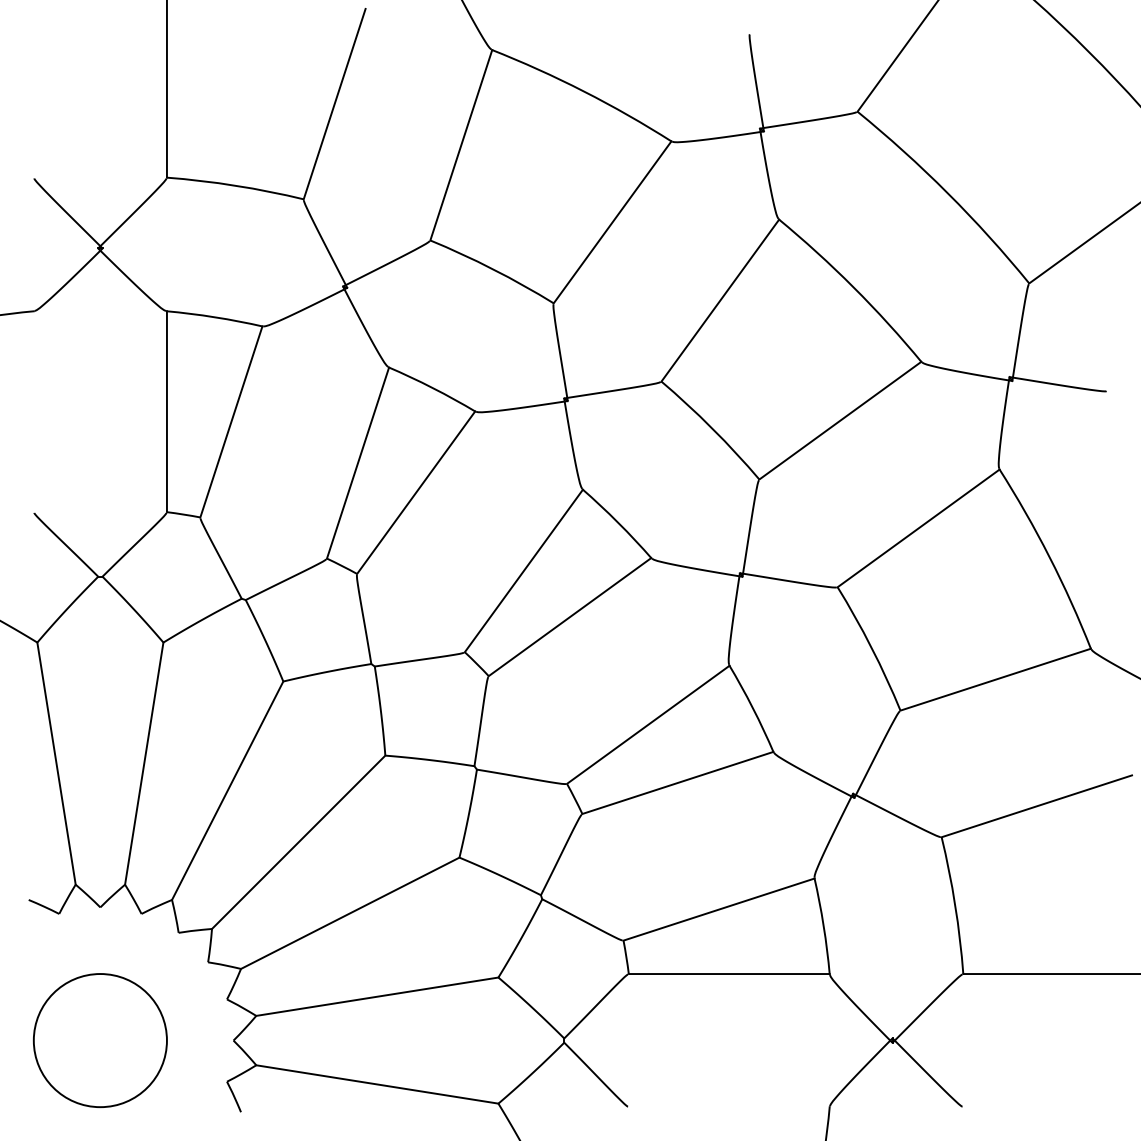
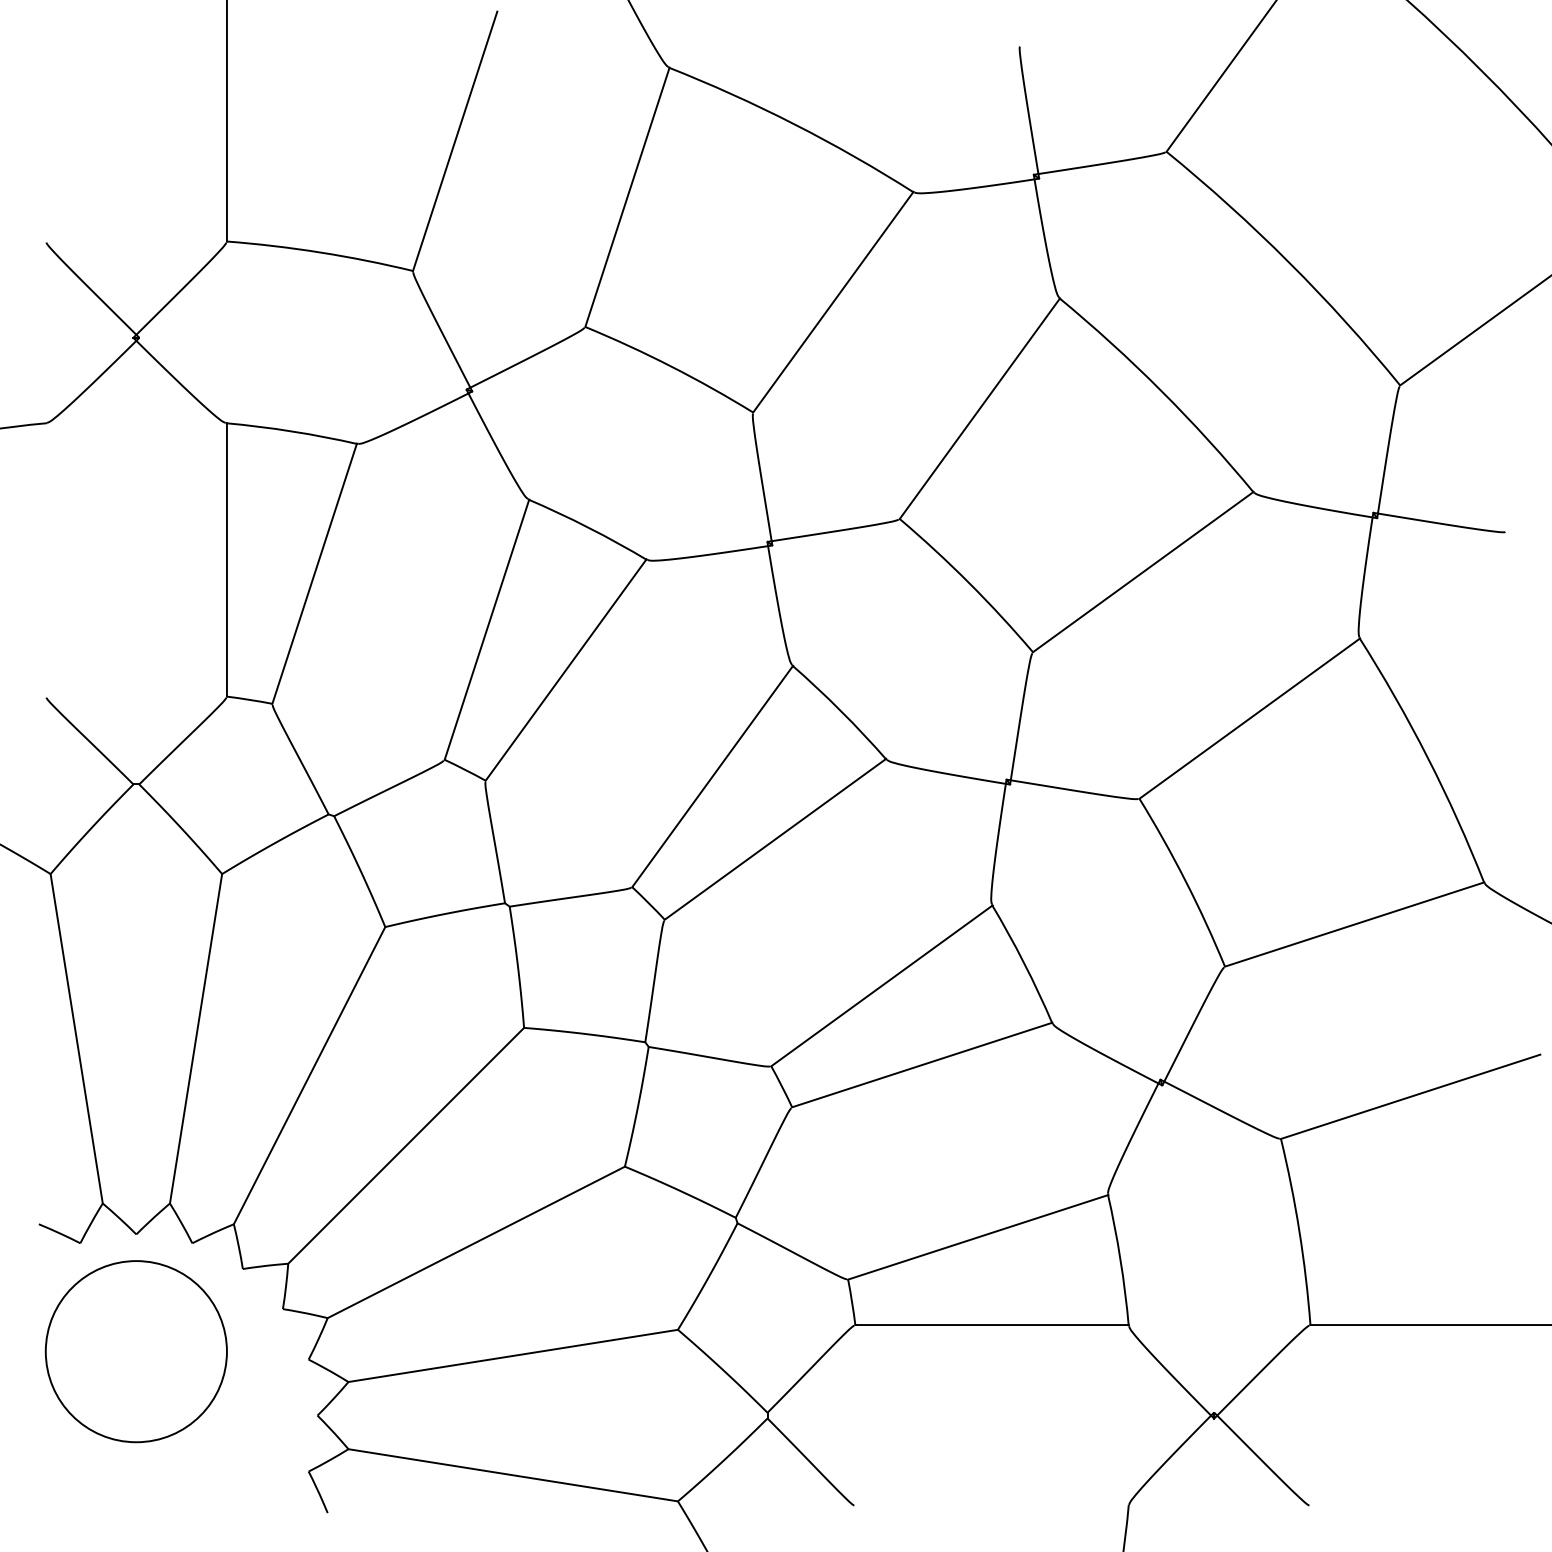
circle: (99, 1040) -> (135, 1351), moved

